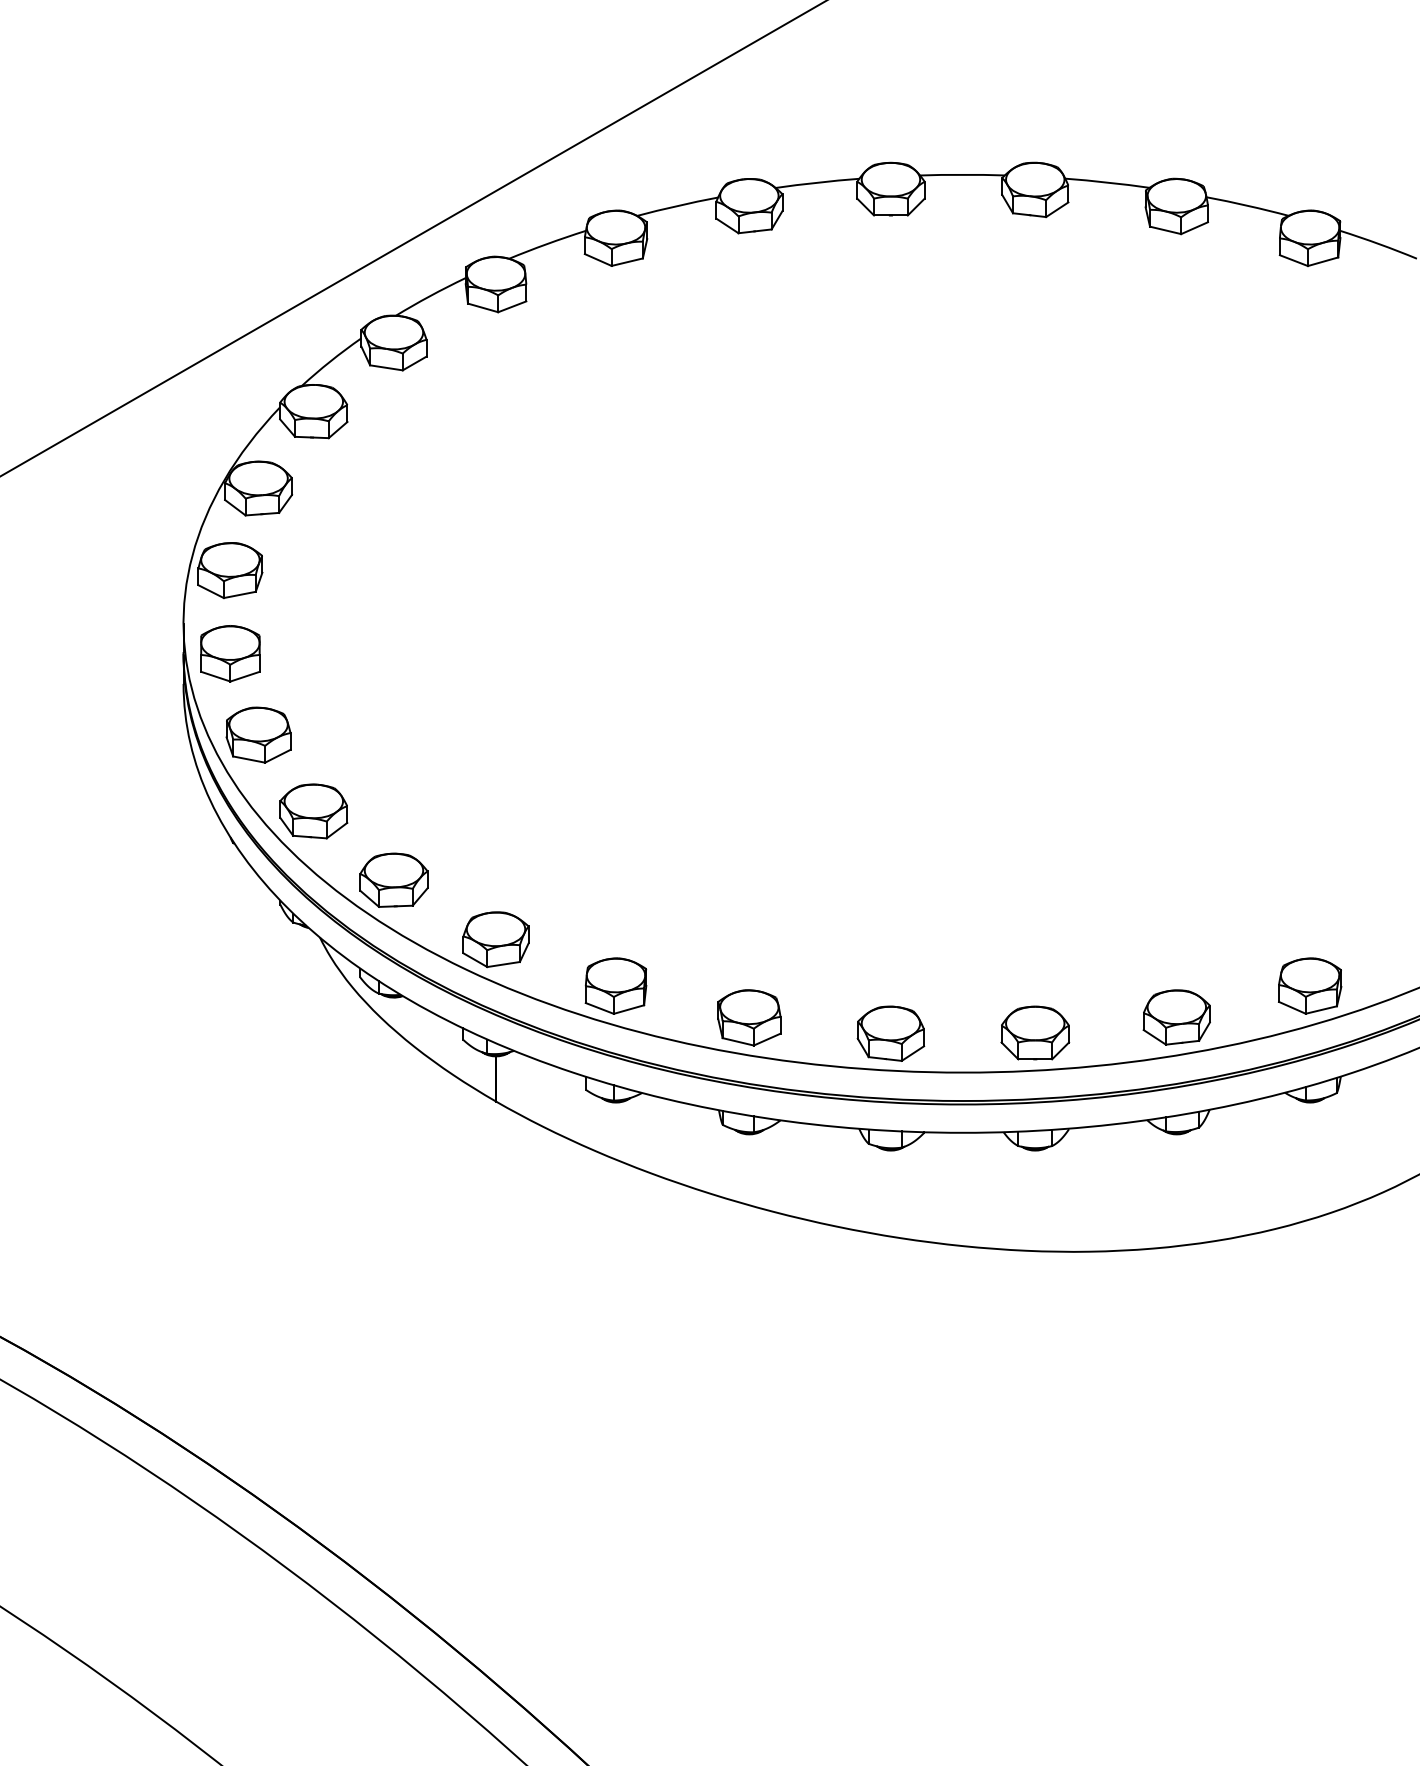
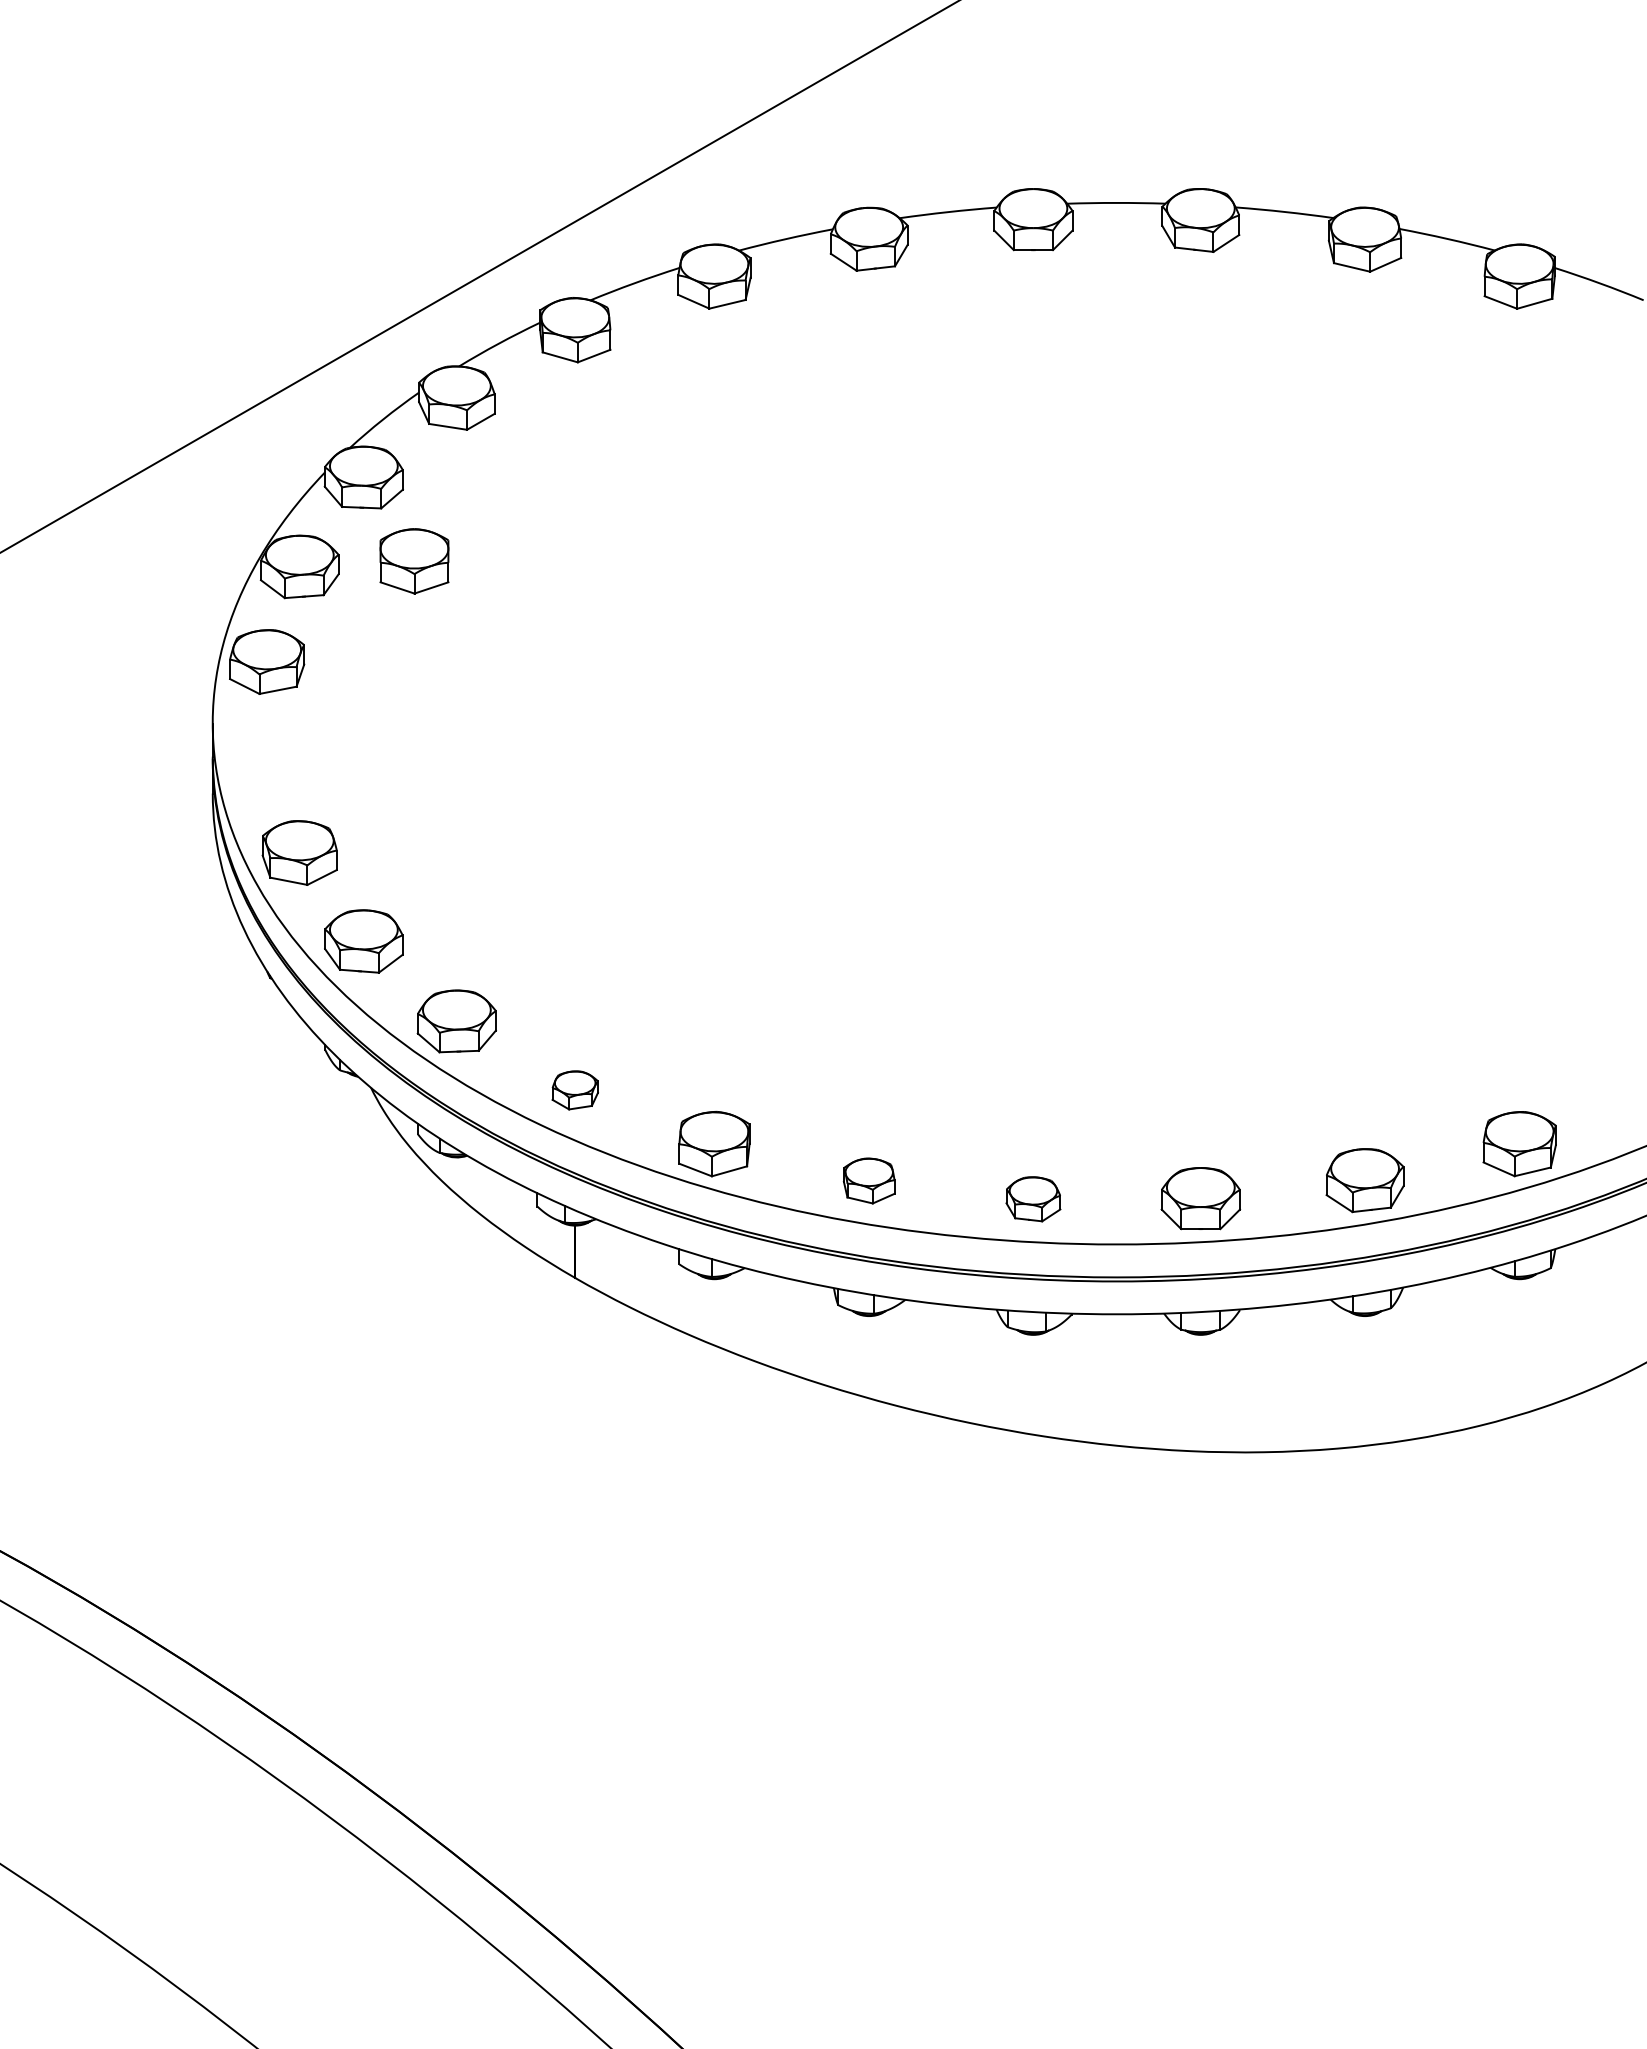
part: (230, 653) -> (414, 561), moved
part: (495, 939) -> (574, 1090), size x0.6
part: (749, 1017) -> (869, 1180), size x0.7
part: (890, 1033) -> (1032, 1199), size x0.7

